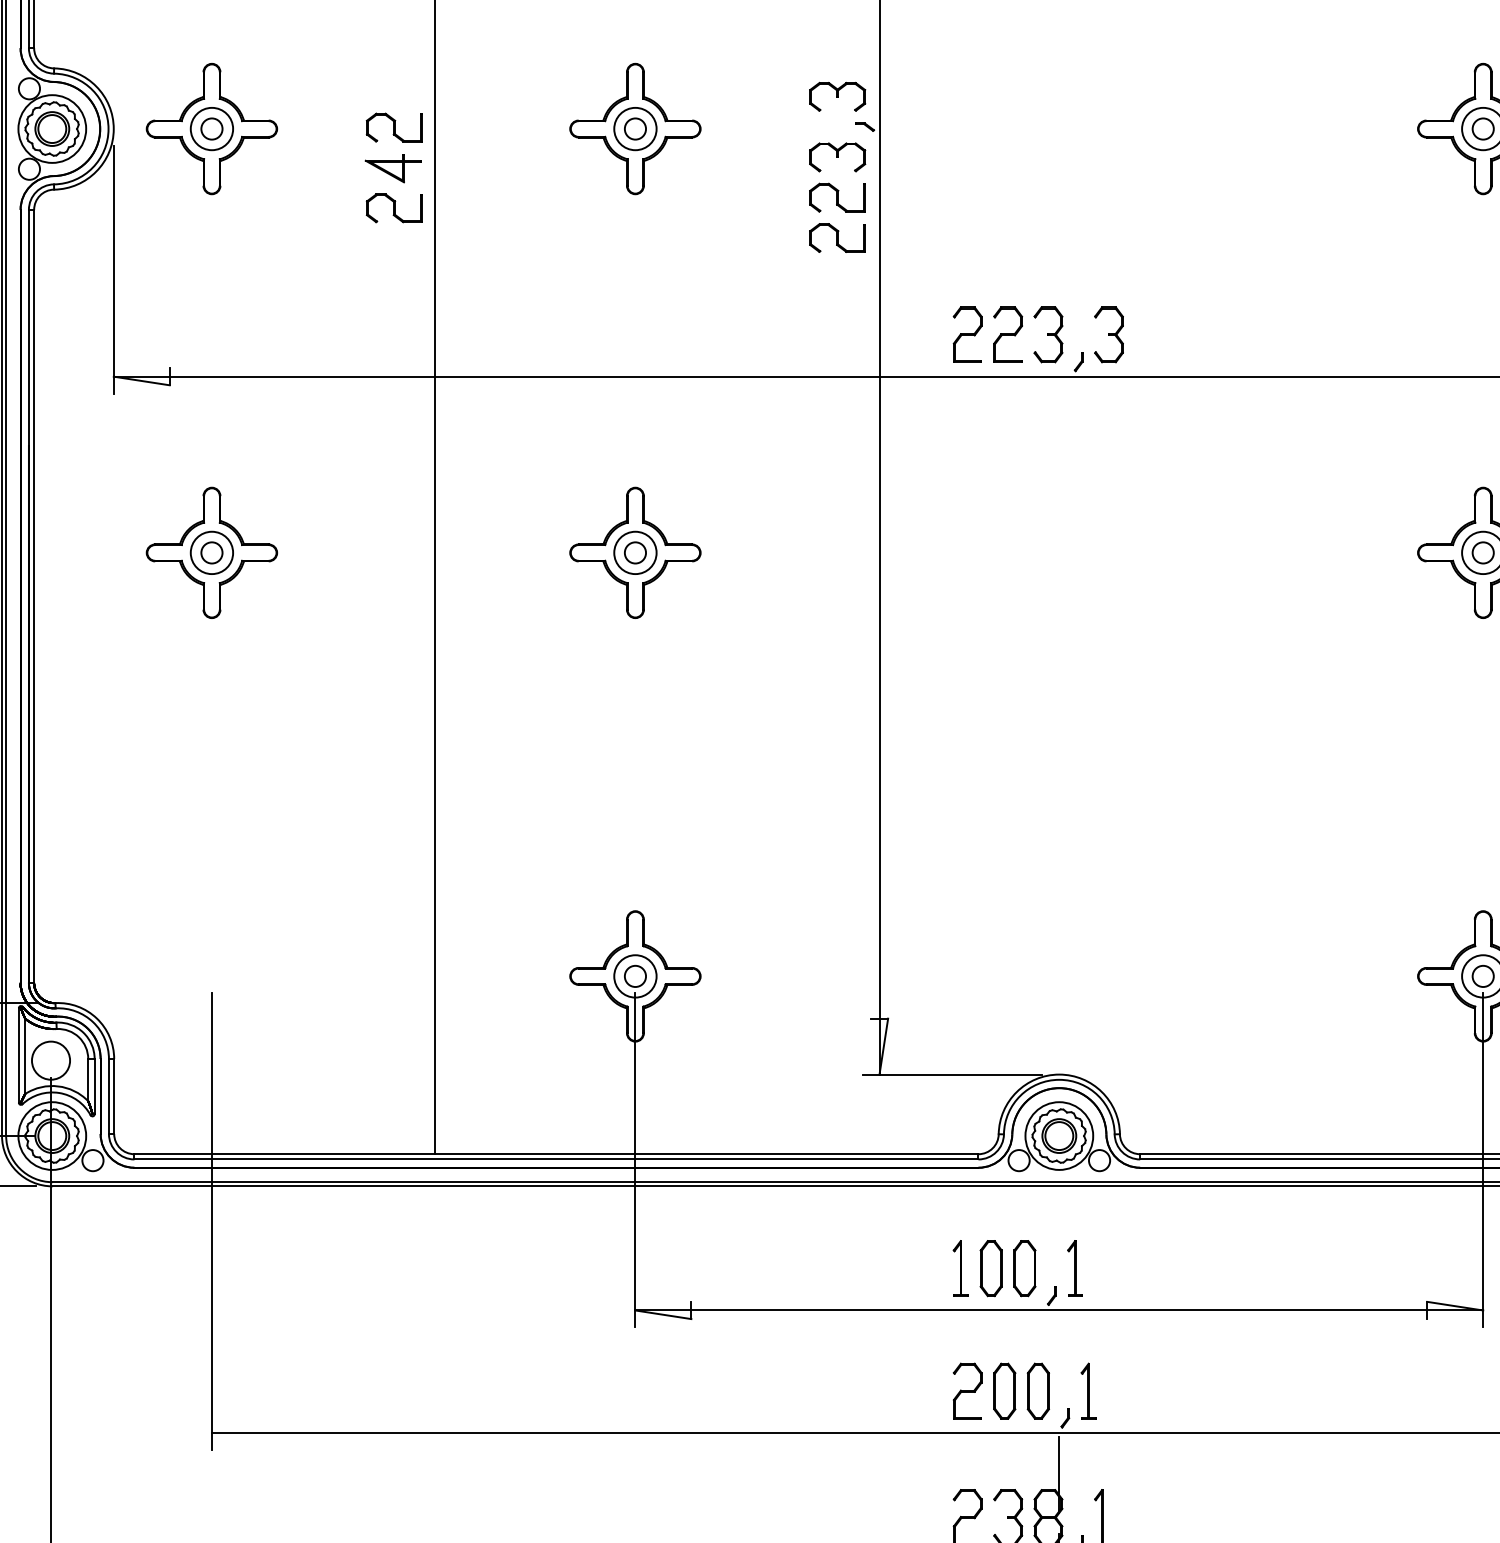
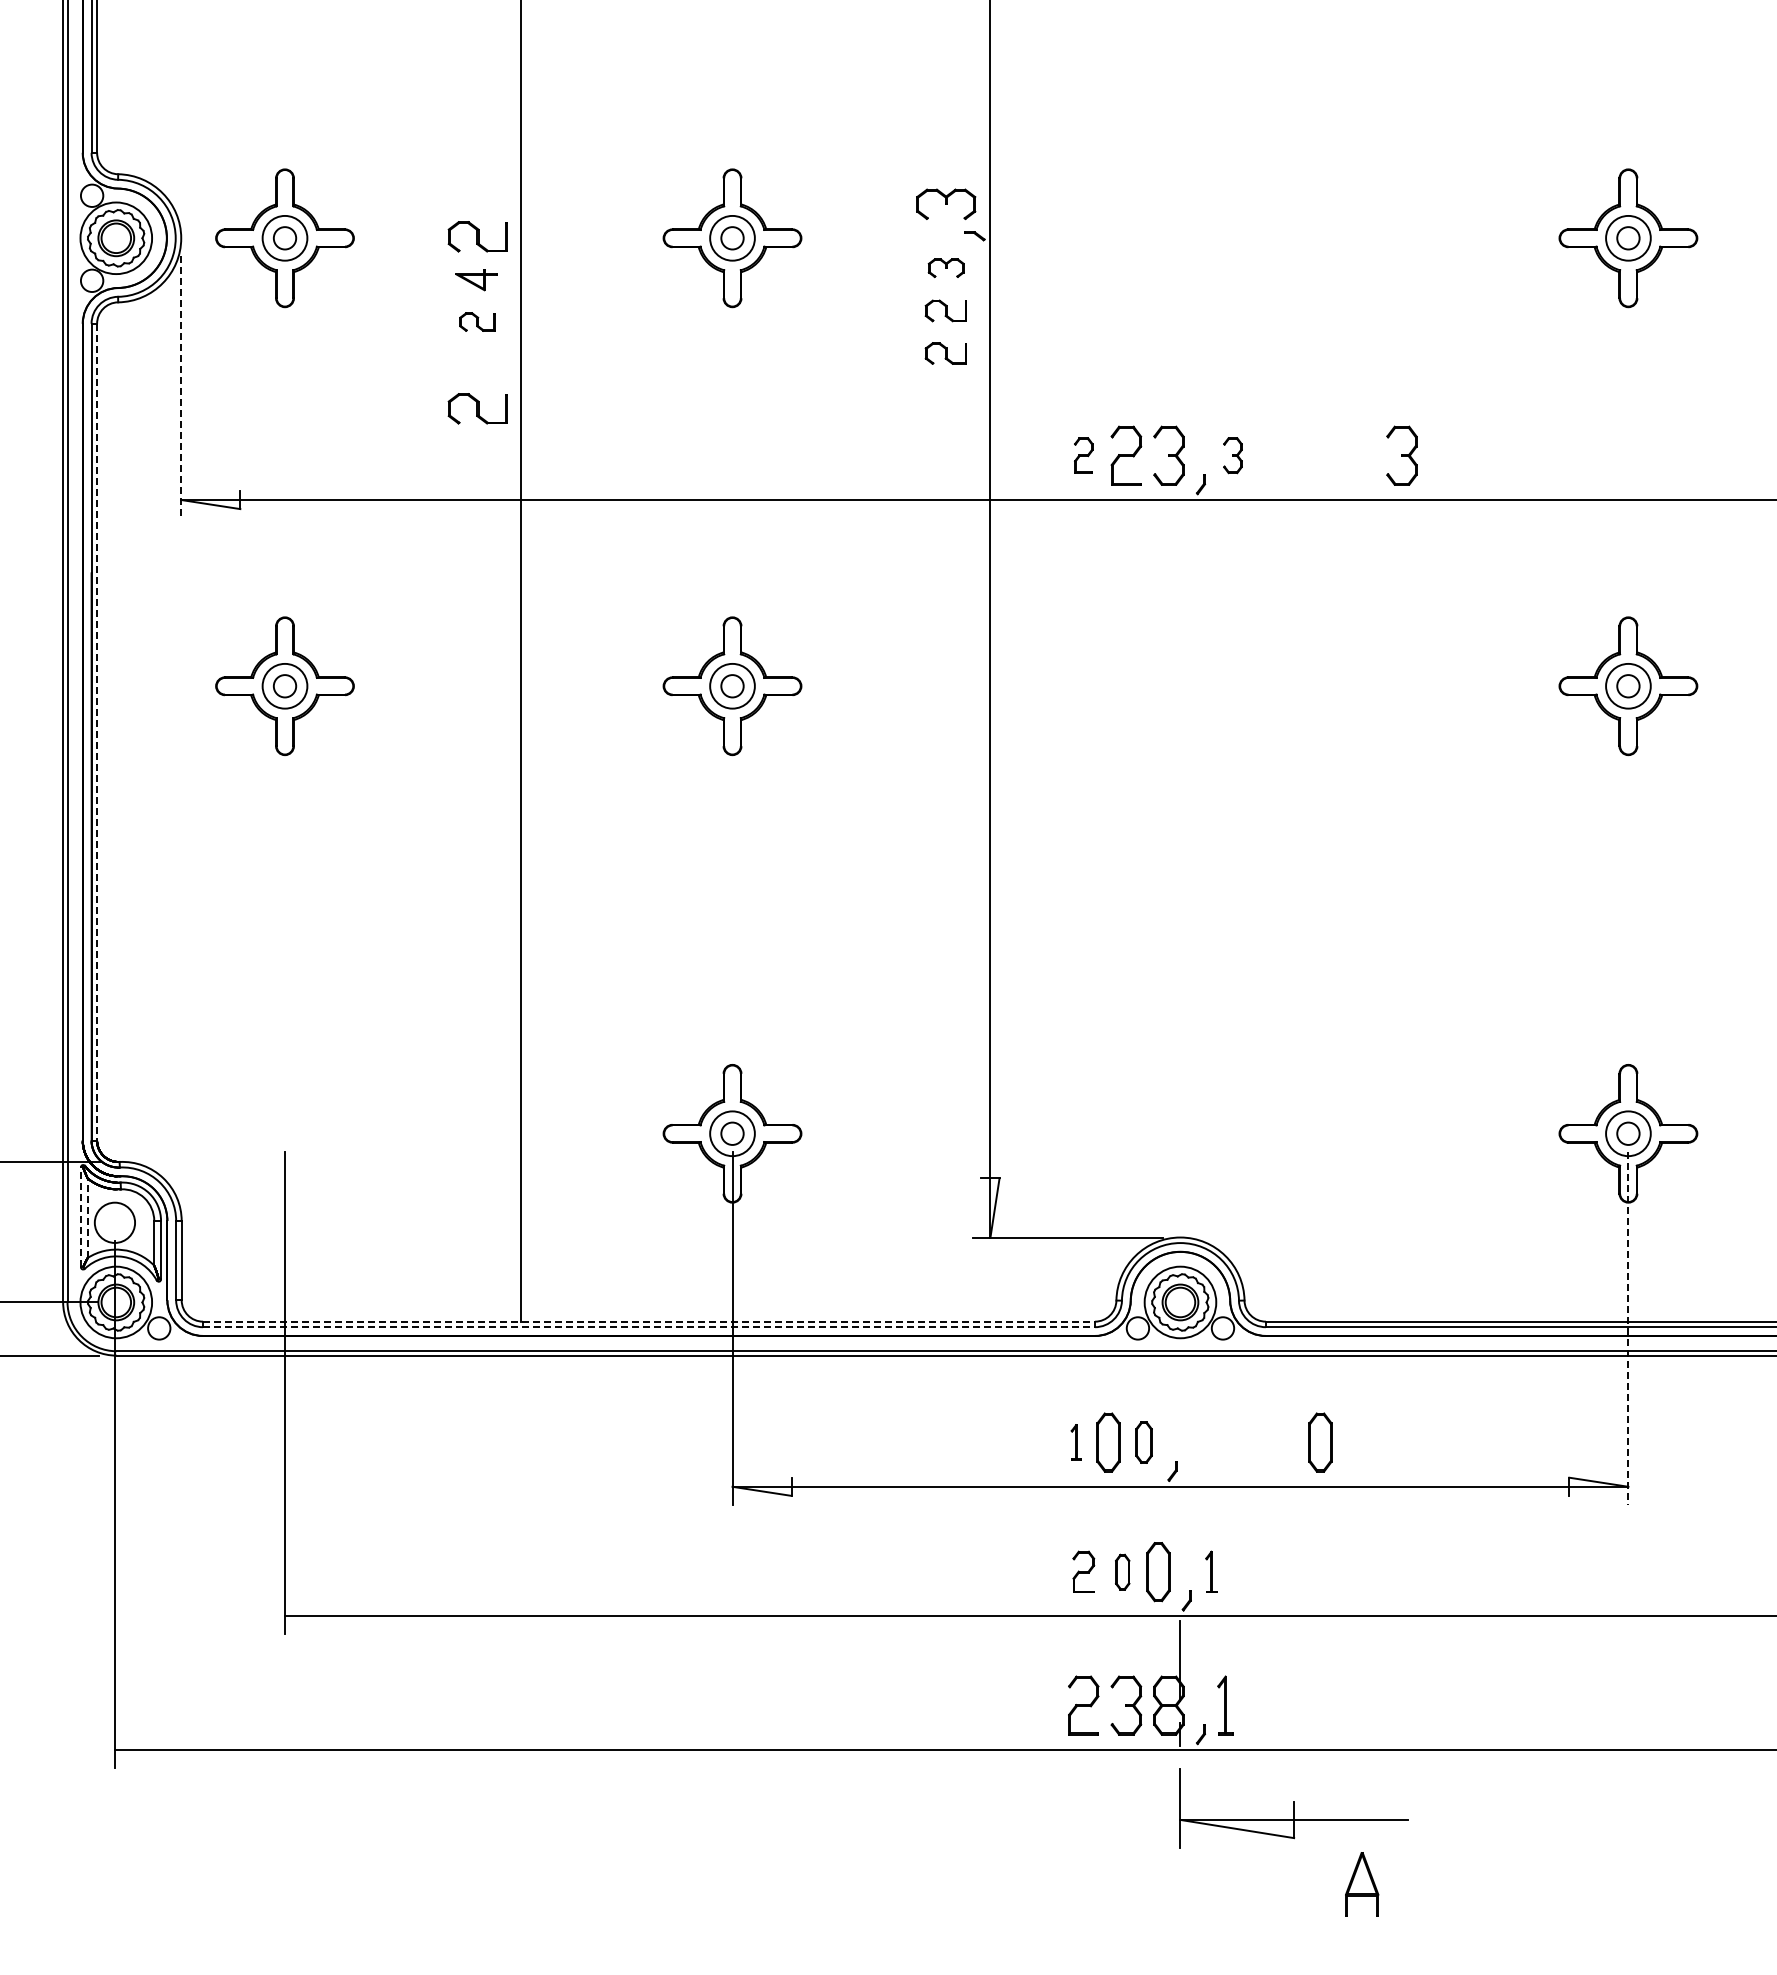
part: (837, 156) -> (946, 267), size x0.6
part: (393, 168) -> (476, 279), size x0.7
part: (836, 197) -> (945, 310), size x0.7
part: (394, 207) -> (477, 321), size x0.6
part: (836, 238) -> (945, 353), size x0.7
line: (114, 270) -> (181, 387), solid -> dashed
part: (394, 290) -> (477, 408), added
part: (967, 334) -> (1083, 455), size x0.6
part: (1108, 334) -> (1232, 455), size x0.6
part: (1268, 334) -> (1401, 455), added
line: (34, 596) -> (97, 732), solid -> dashed
line: (18, 1055) -> (80, 1217), solid -> dashed
line: (25, 1056) -> (87, 1218), solid -> dashed
line: (556, 1154) -> (649, 1321), solid -> dashed
line: (556, 1159) -> (649, 1327), solid -> dashed
line: (1483, 1160) -> (1628, 1328), solid -> dashed
part: (960, 1268) -> (1075, 1442), size x0.6
part: (1024, 1268) -> (1143, 1442), size x0.7
part: (1074, 1268) -> (1196, 1442), removed
part: (1191, 1268) -> (1320, 1442), added
part: (967, 1390) -> (1083, 1571), size x0.7
part: (1088, 1390) -> (1211, 1571), size x0.7
part: (1004, 1391) -> (1122, 1572), size x0.6

